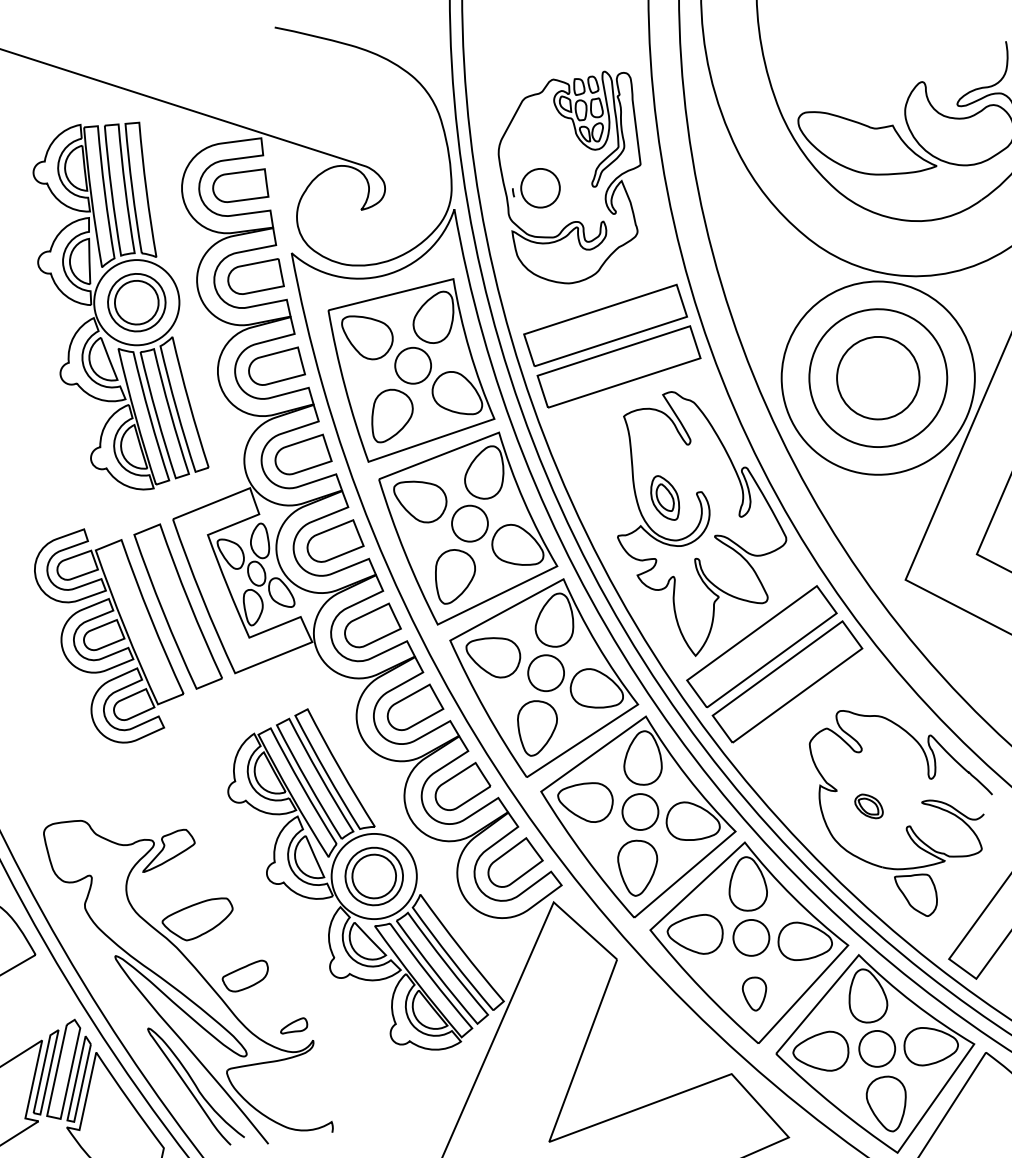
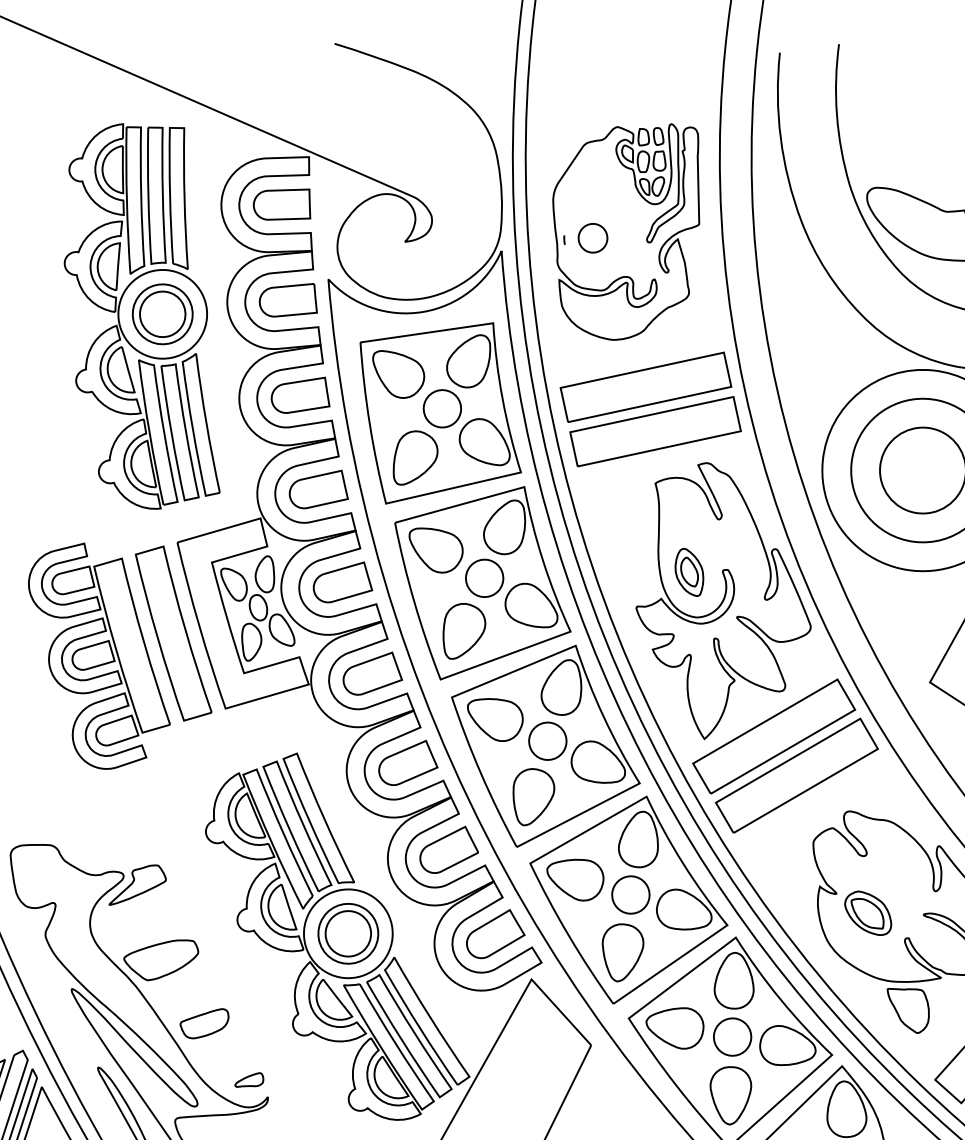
circle: (540, 188) -> (592, 238), size x0.71
part: (868, 806) -> (867, 913), size x1.67
part: (754, 993) -> (729, 1095), size x1.67

